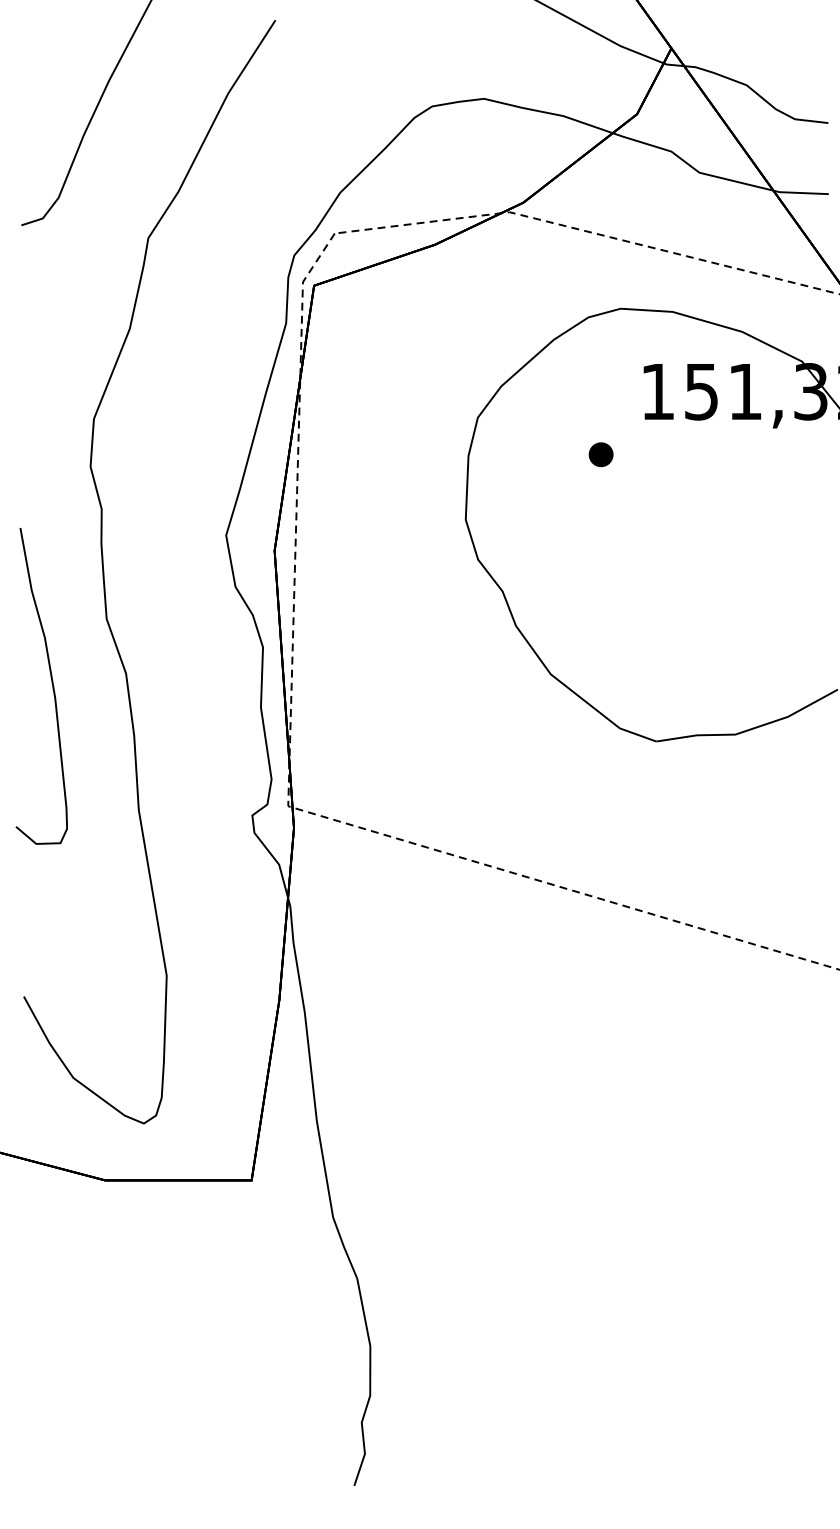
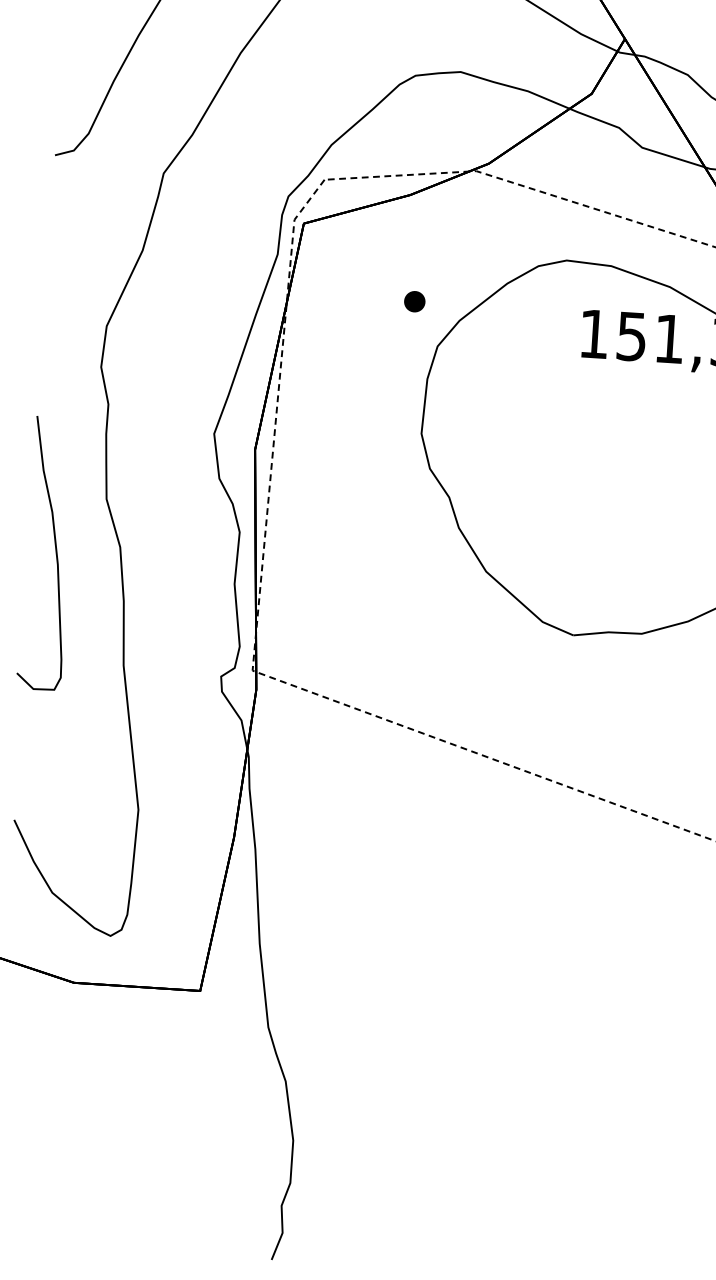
part: (600, 454) -> (414, 301), moved

